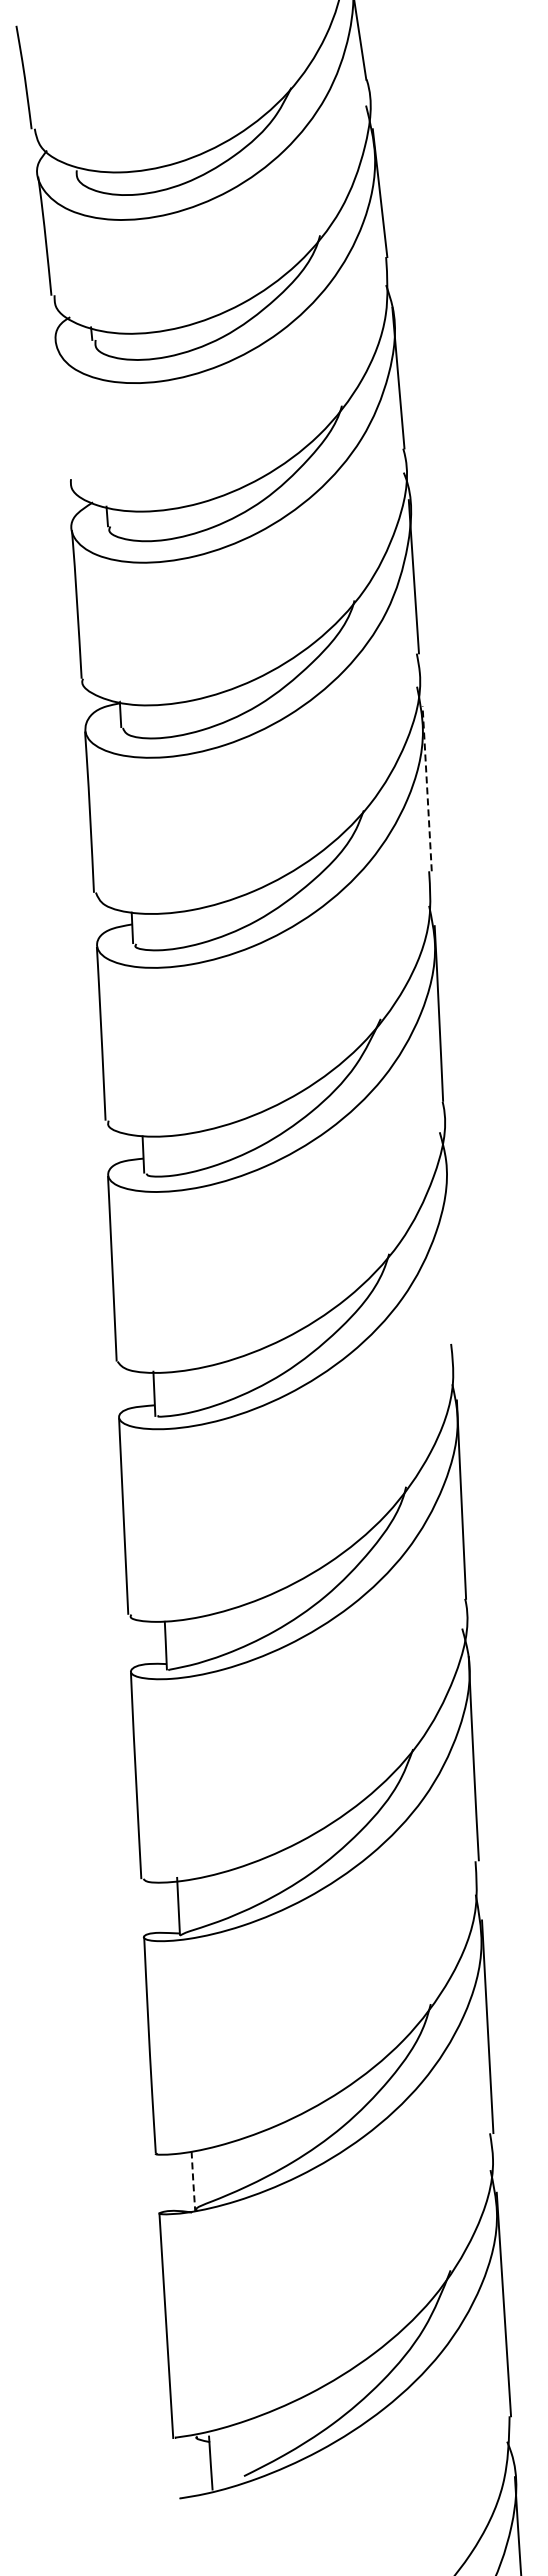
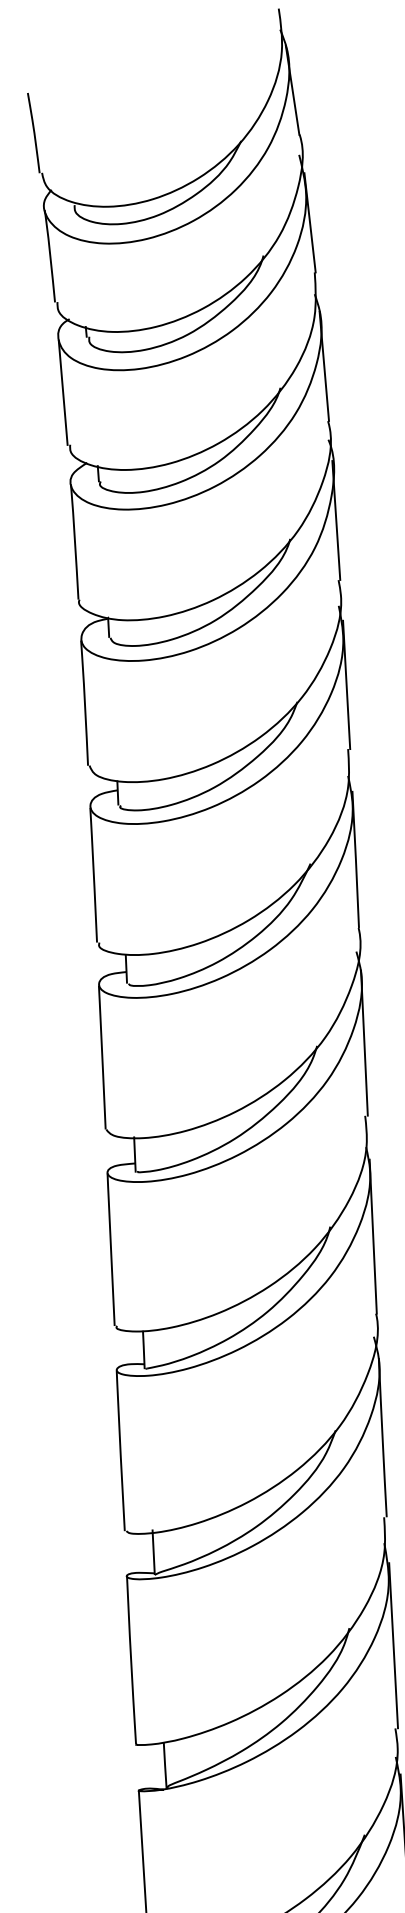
line: (61, 412) -> (62, 393), added
line: (427, 788) -> (346, 684), dashed -> solid
line: (449, 1249) -> (363, 1042), added
line: (193, 2181) -> (165, 1765), dashed -> solid

